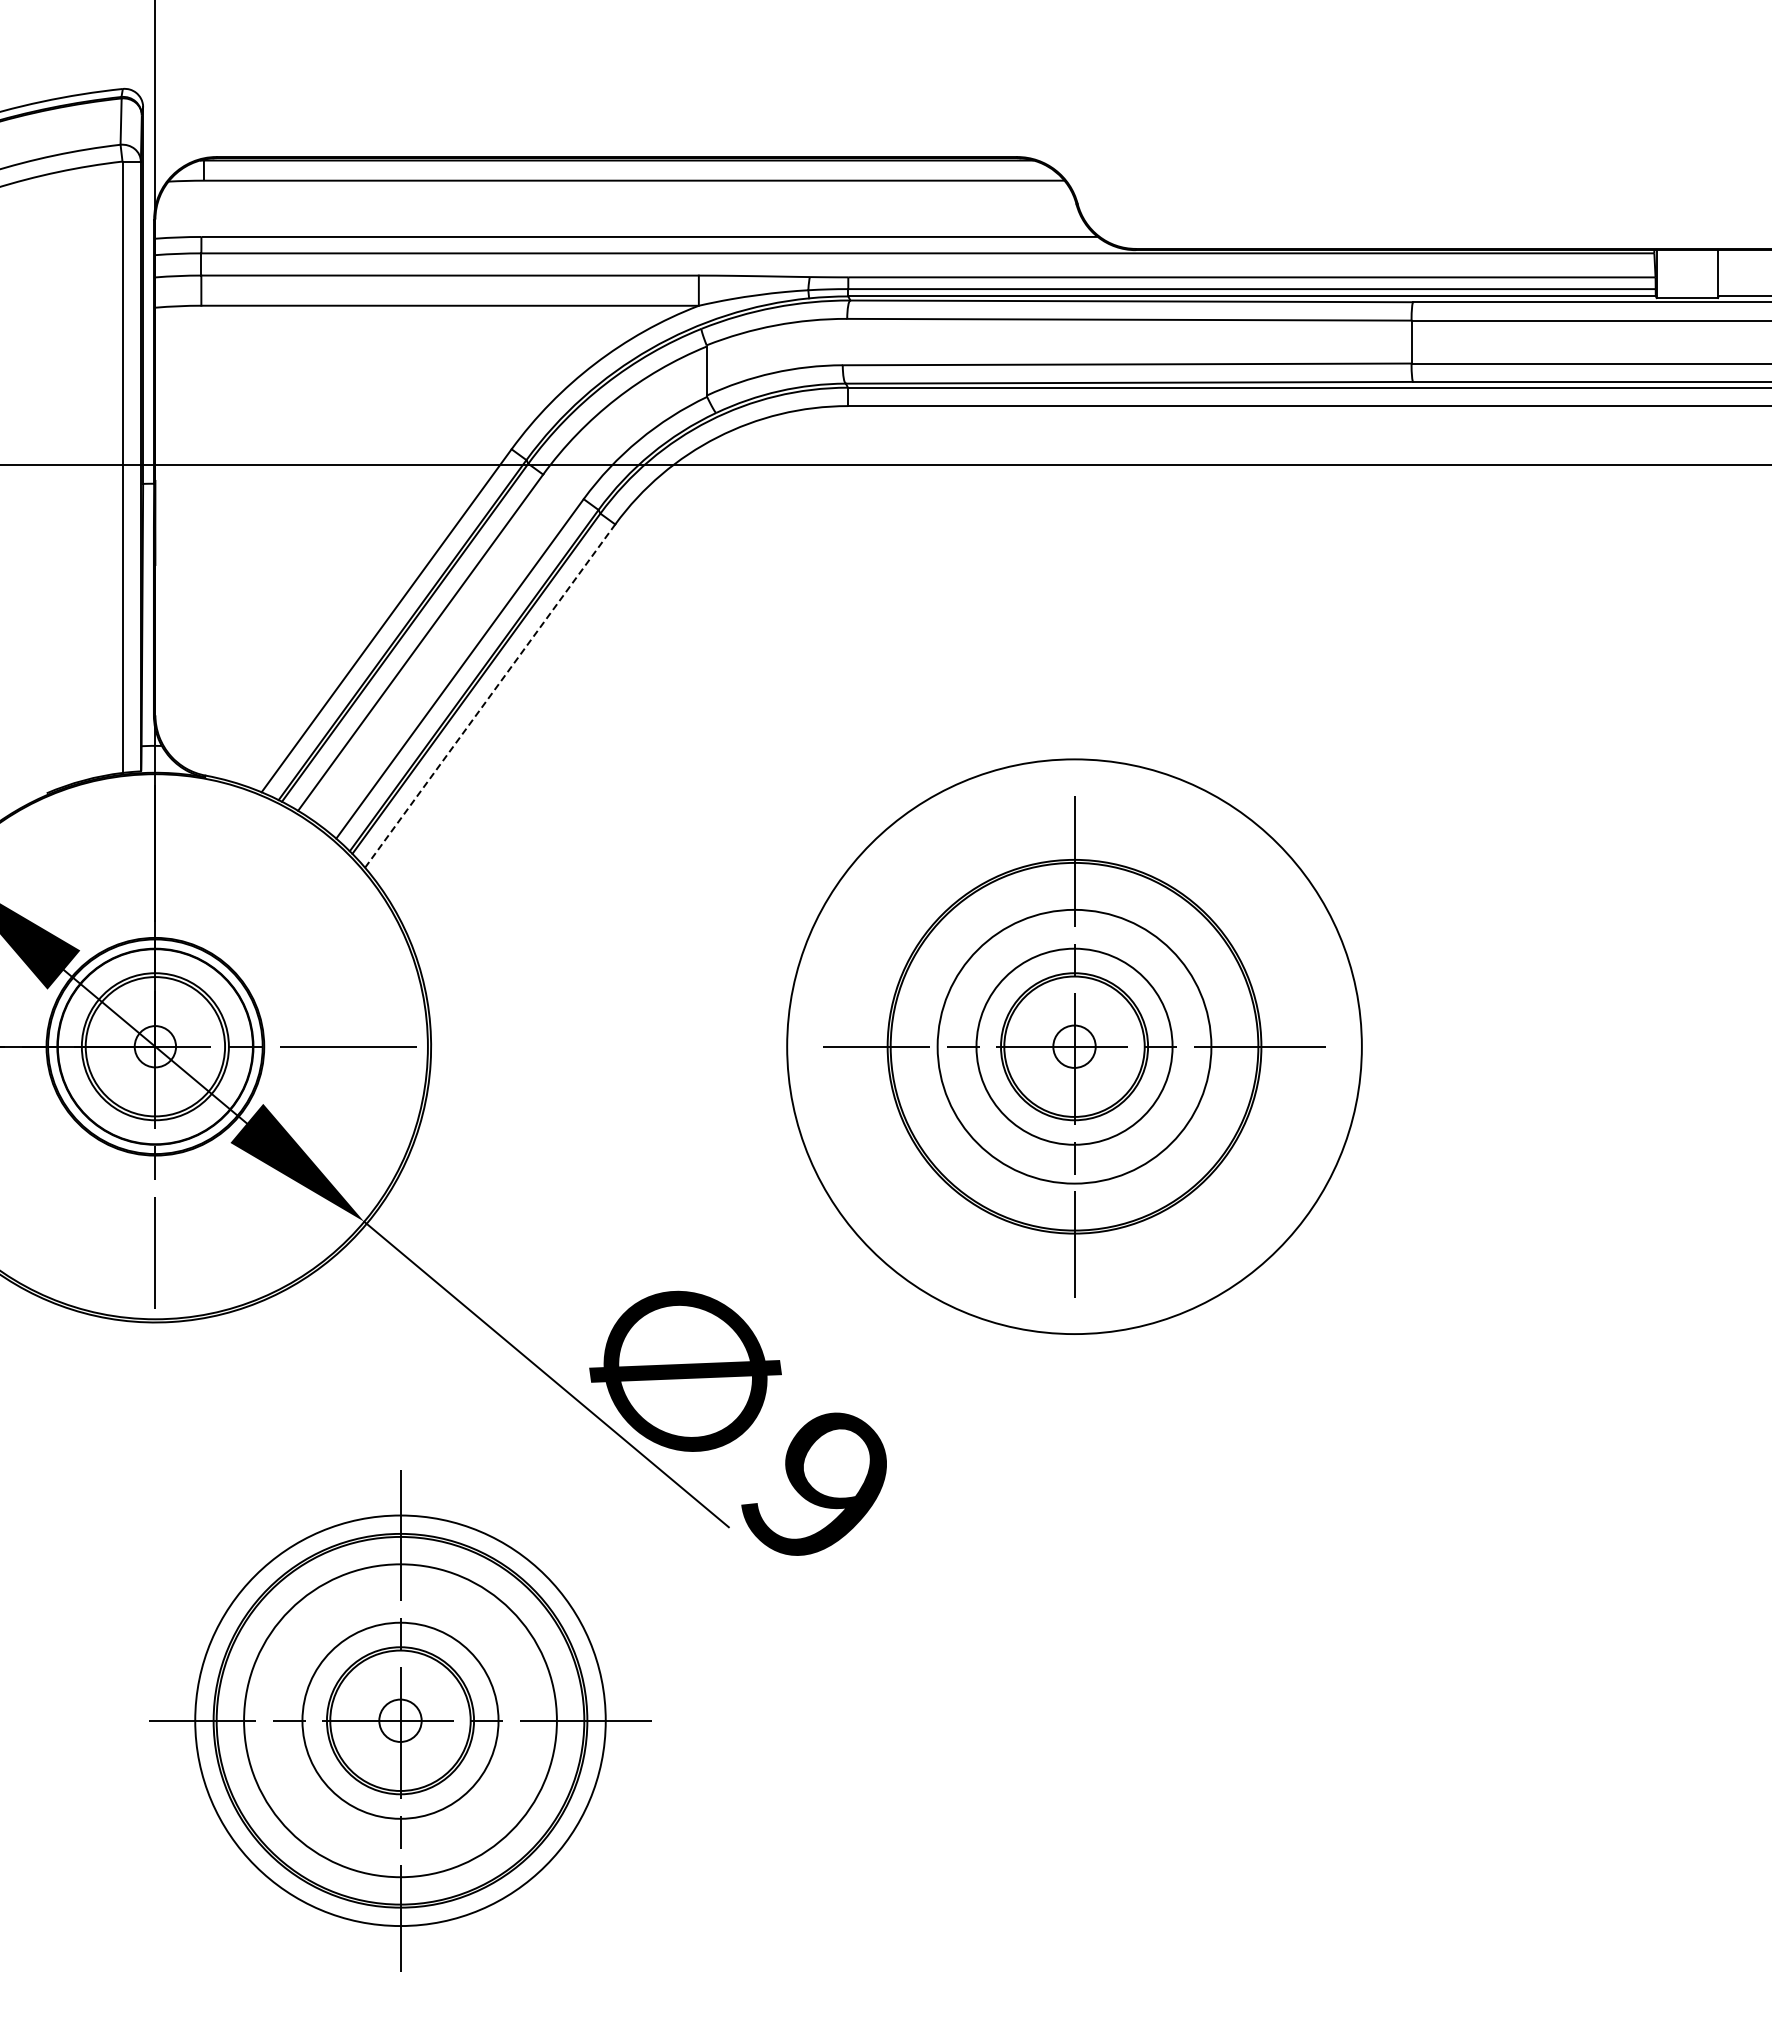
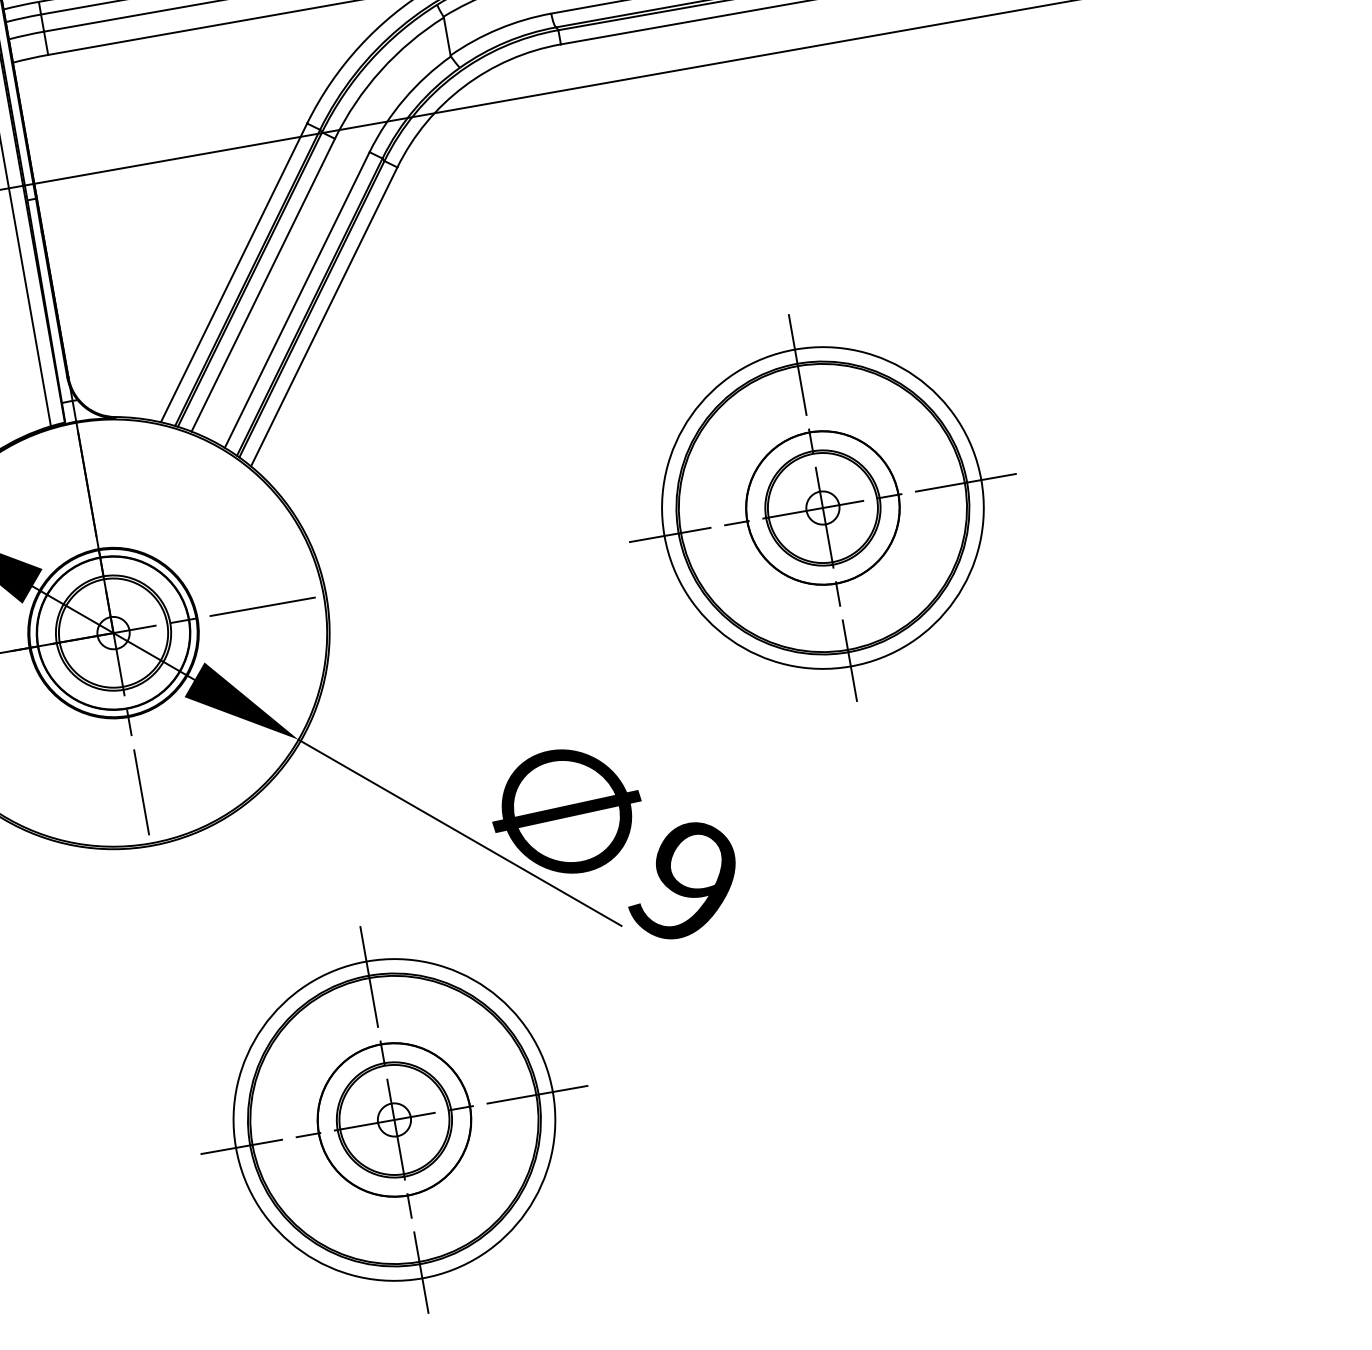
line: (490, 695) -> (324, 316), dashed -> solid
circle: (1074, 1046) -> (822, 507), size x0.71
circle: (1074, 1046) -> (822, 507), size x0.71
circle: (400, 1720) -> (394, 1119), size x0.62

